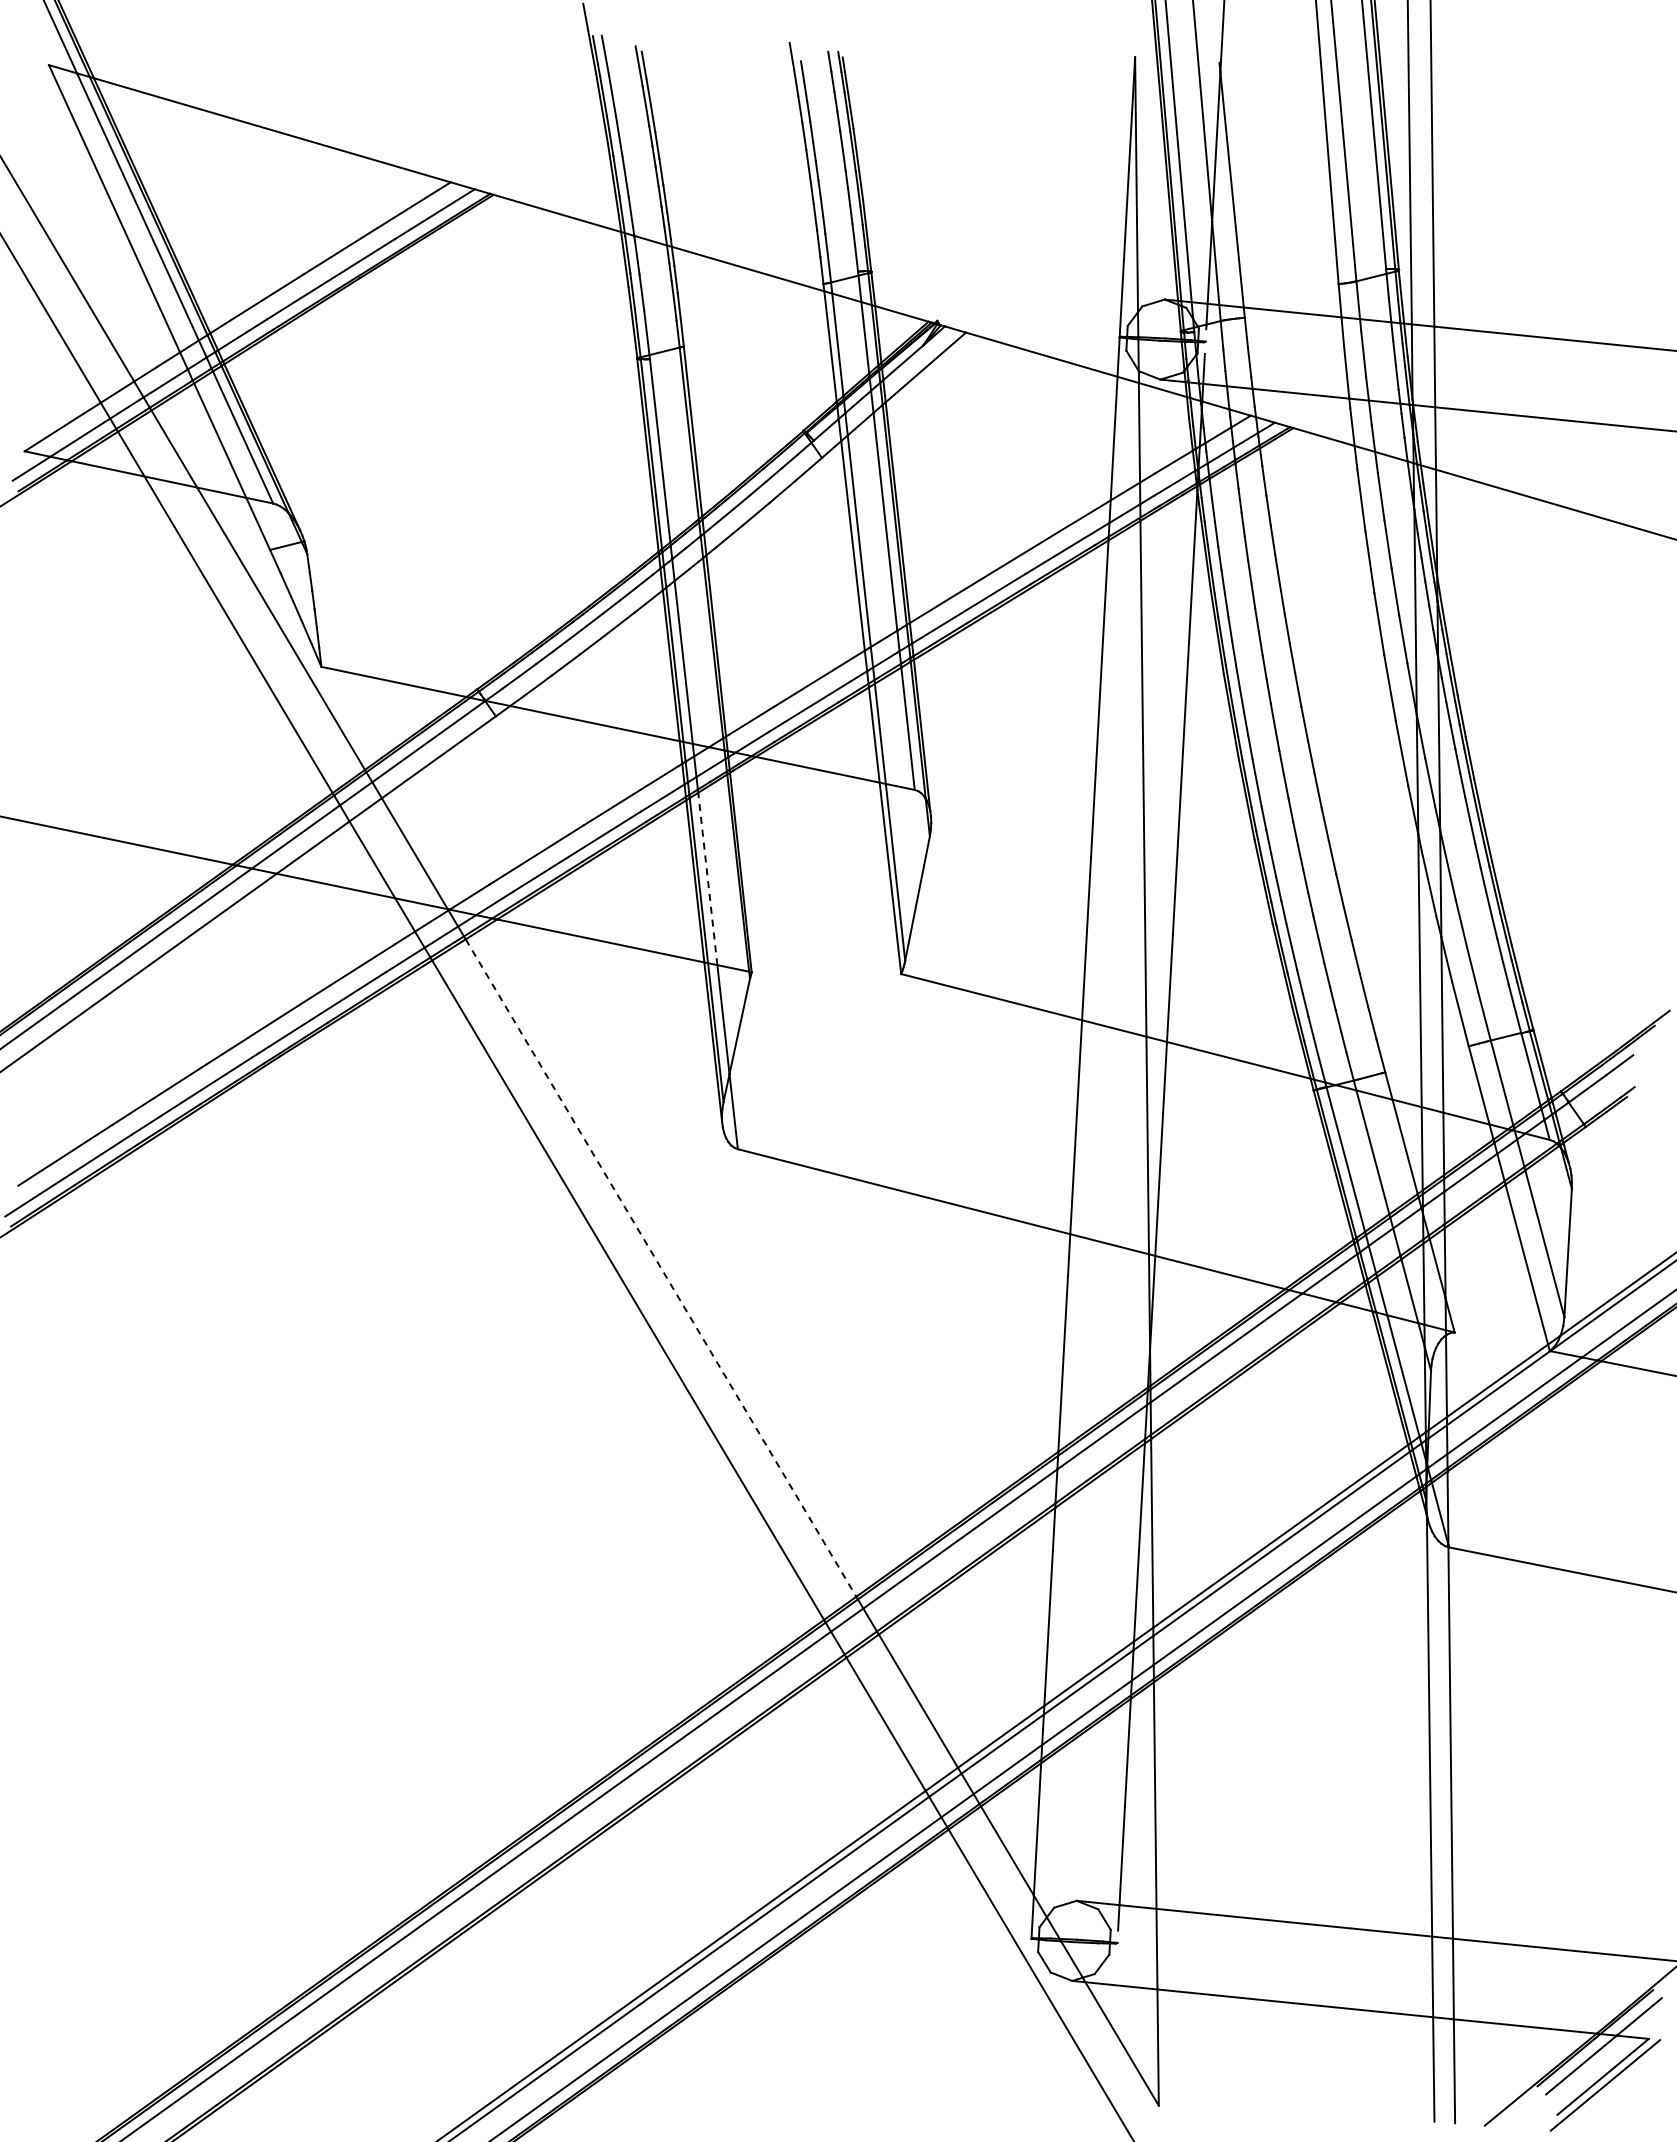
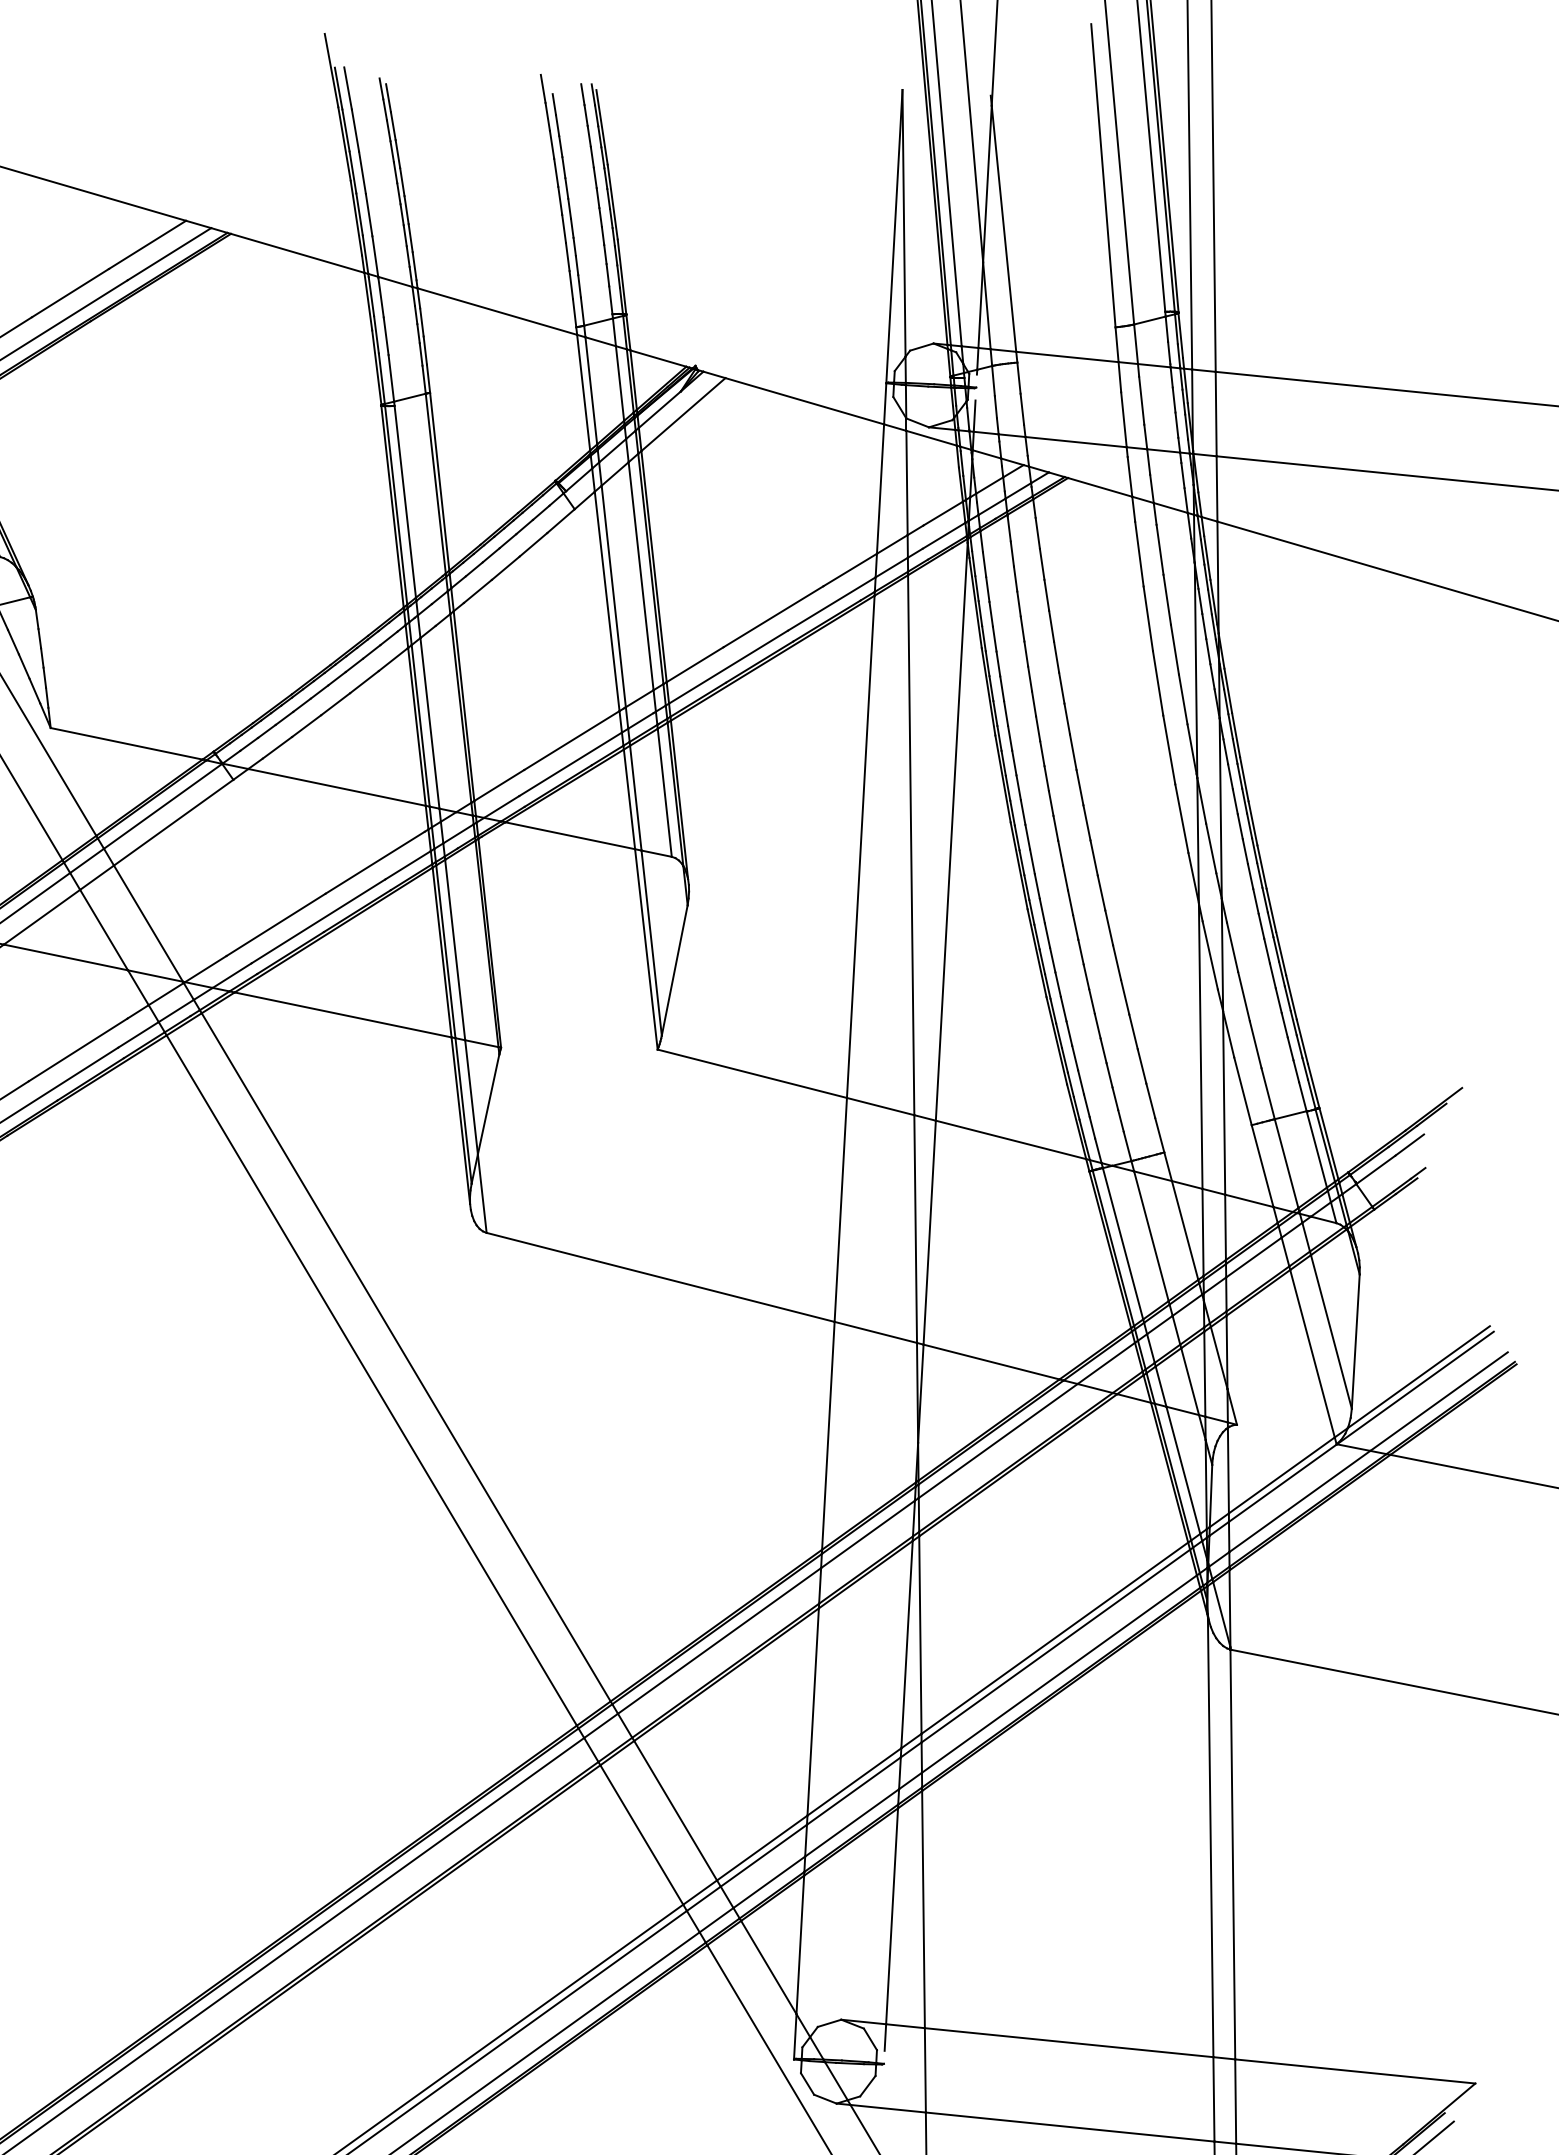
line: (707, 878) -> (454, 949), dashed -> solid
line: (661, 1268) -> (406, 1357), dashed -> solid

